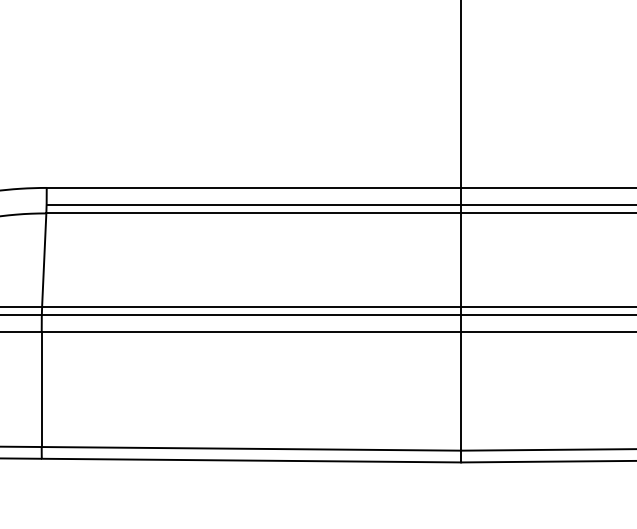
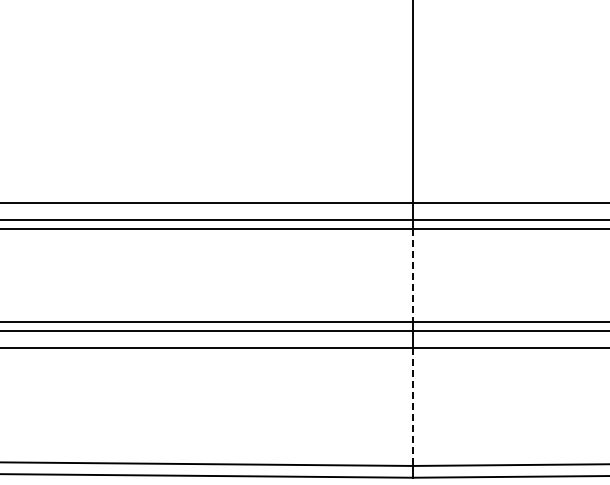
line: (461, 260) -> (413, 275), solid -> dashed
line: (461, 392) -> (413, 407), solid -> dashed

